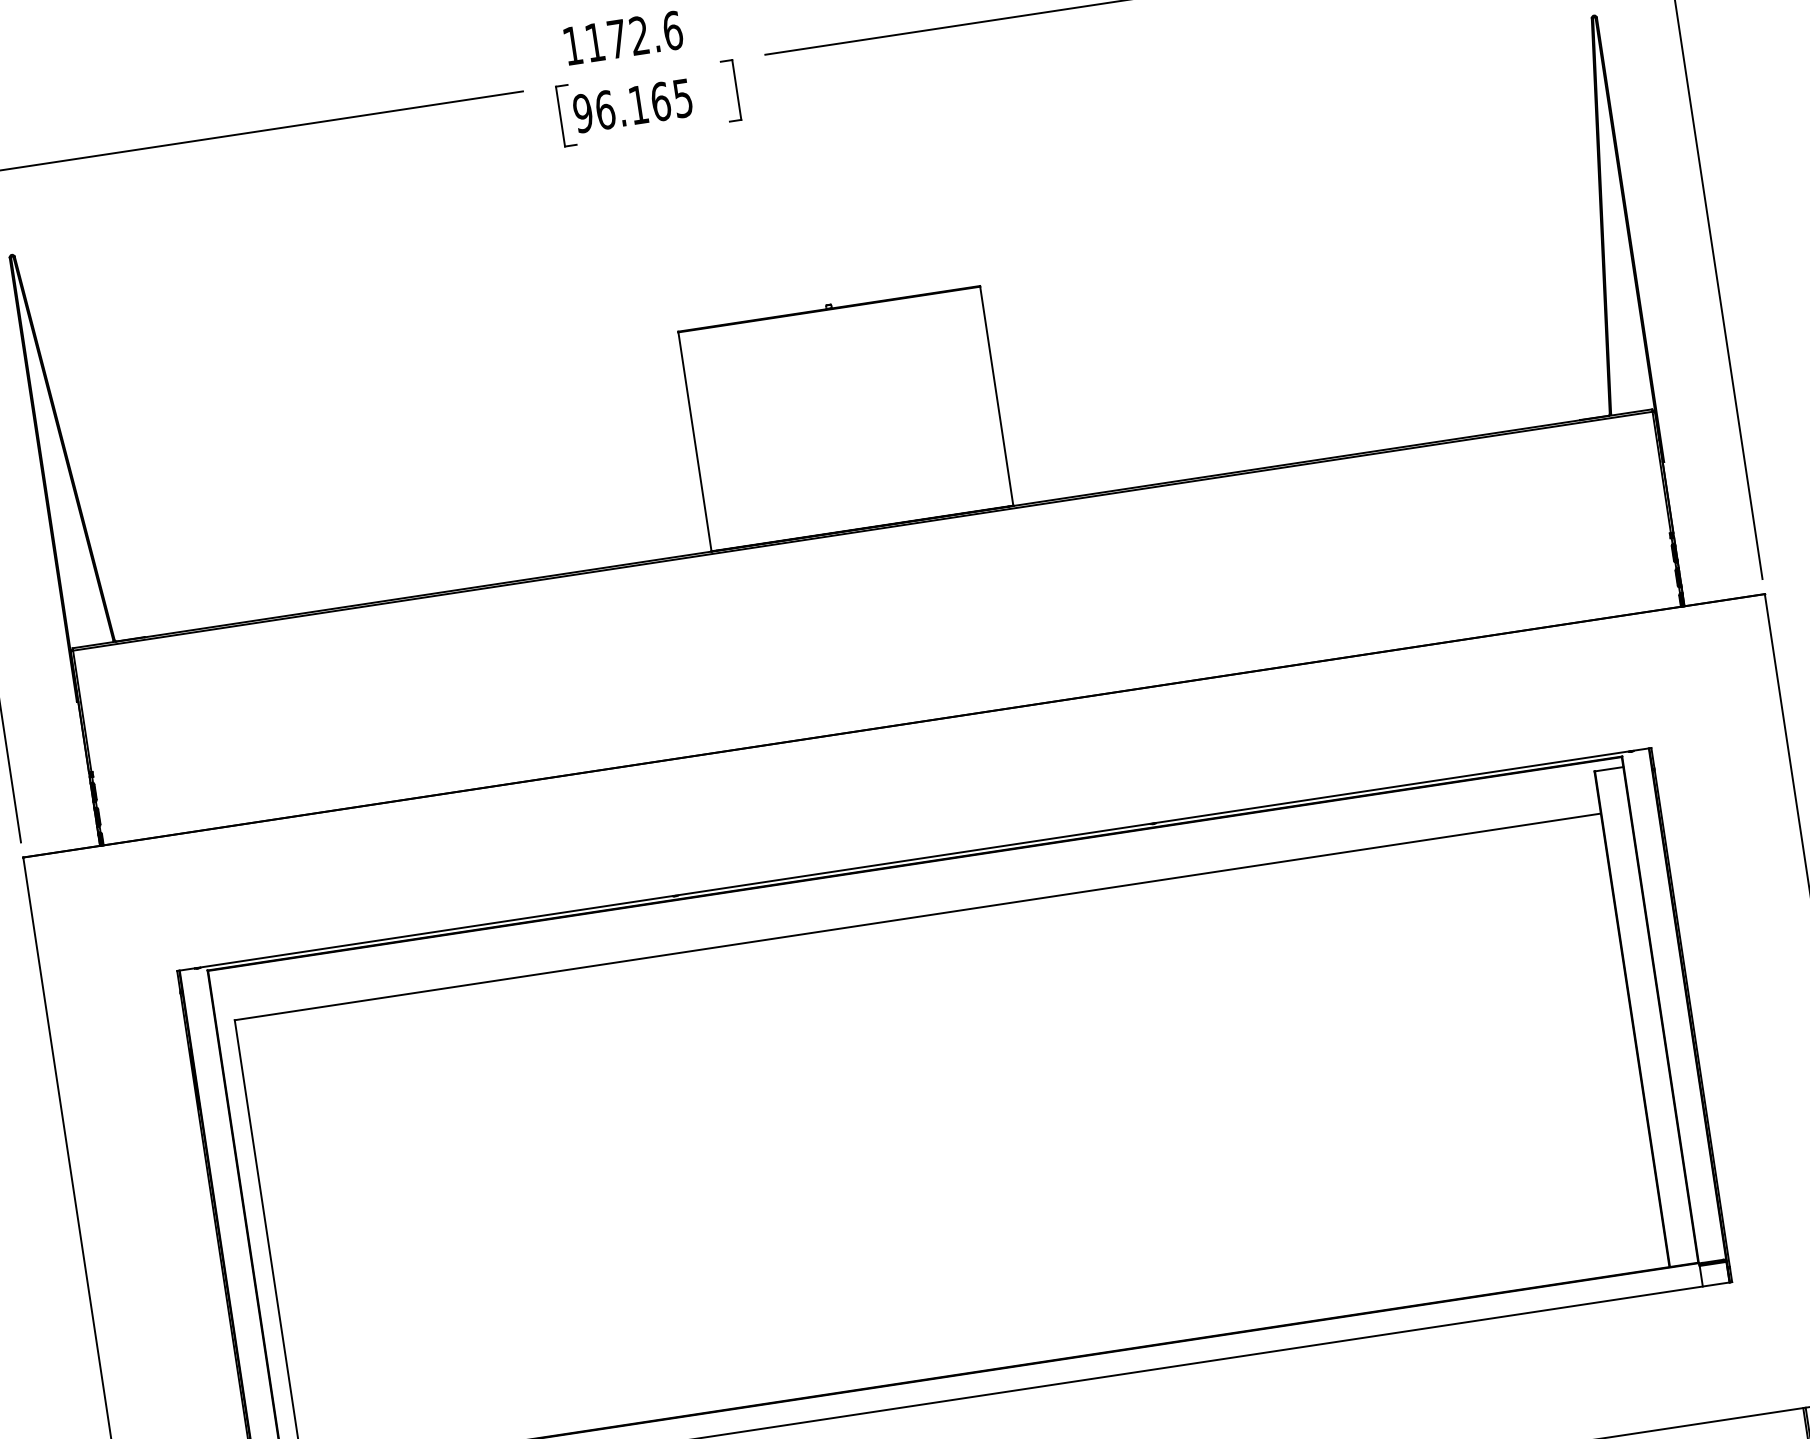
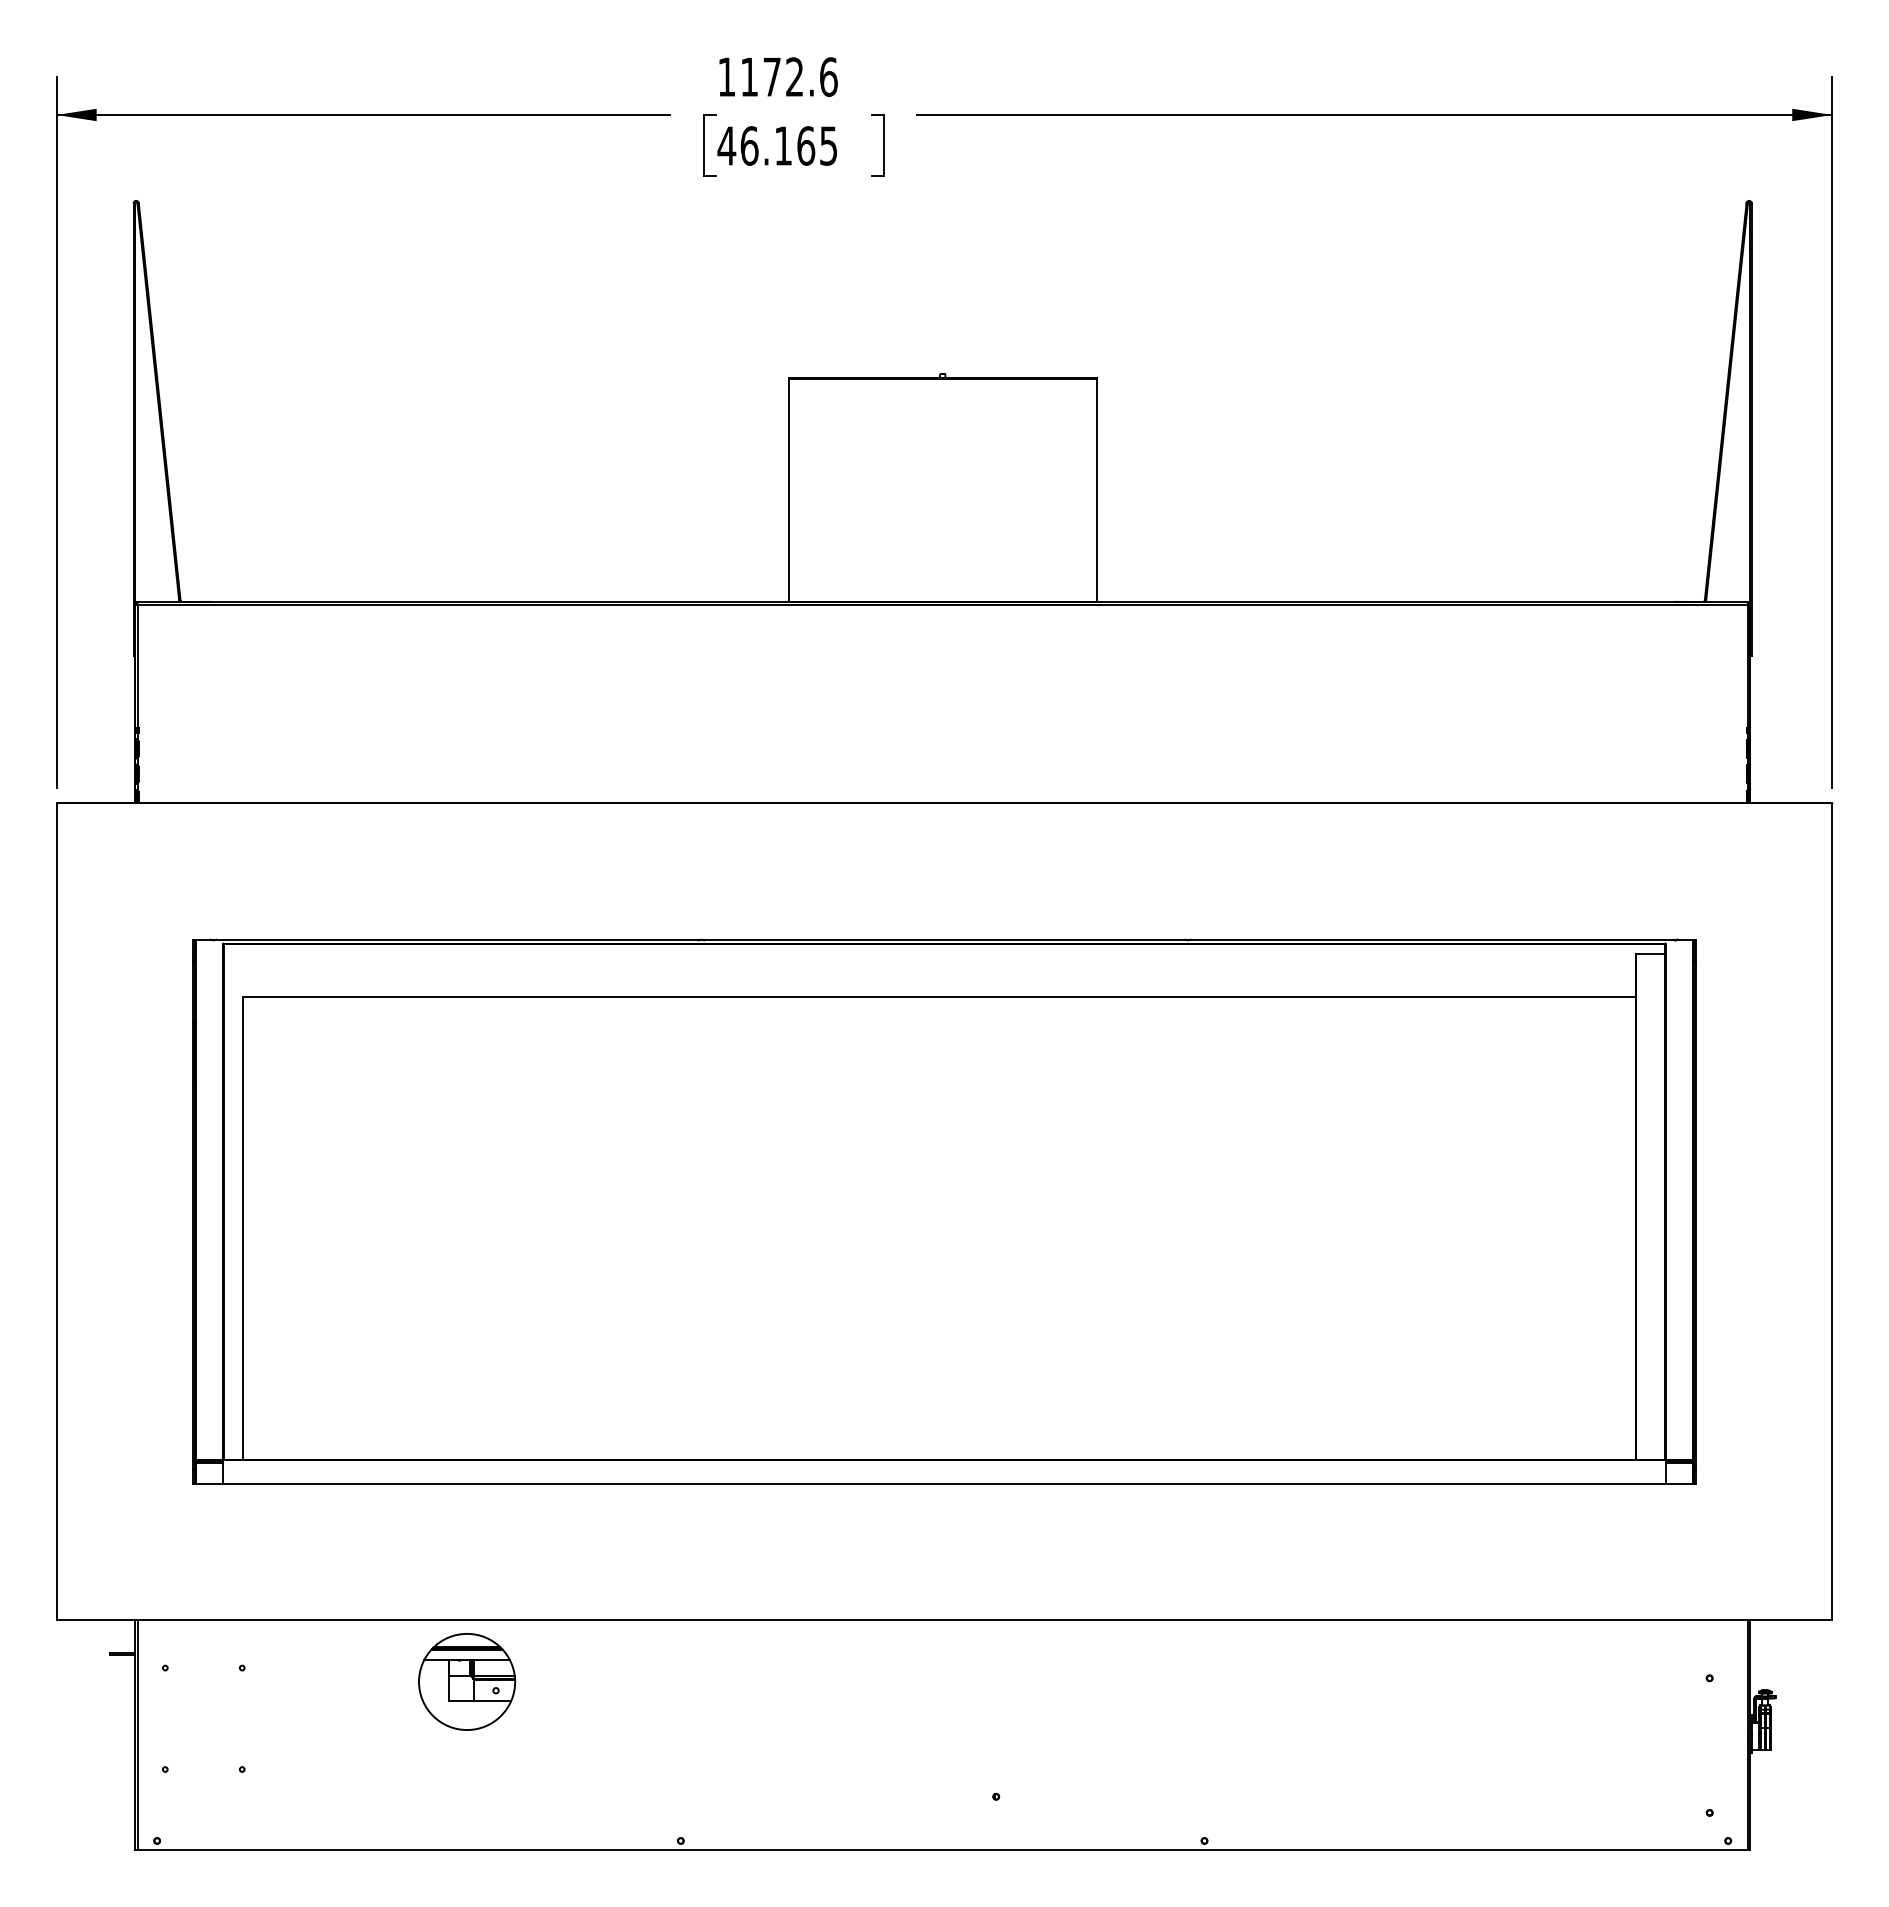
text: (582, 112) -> (726, 145), 96.165 -> 46.165

